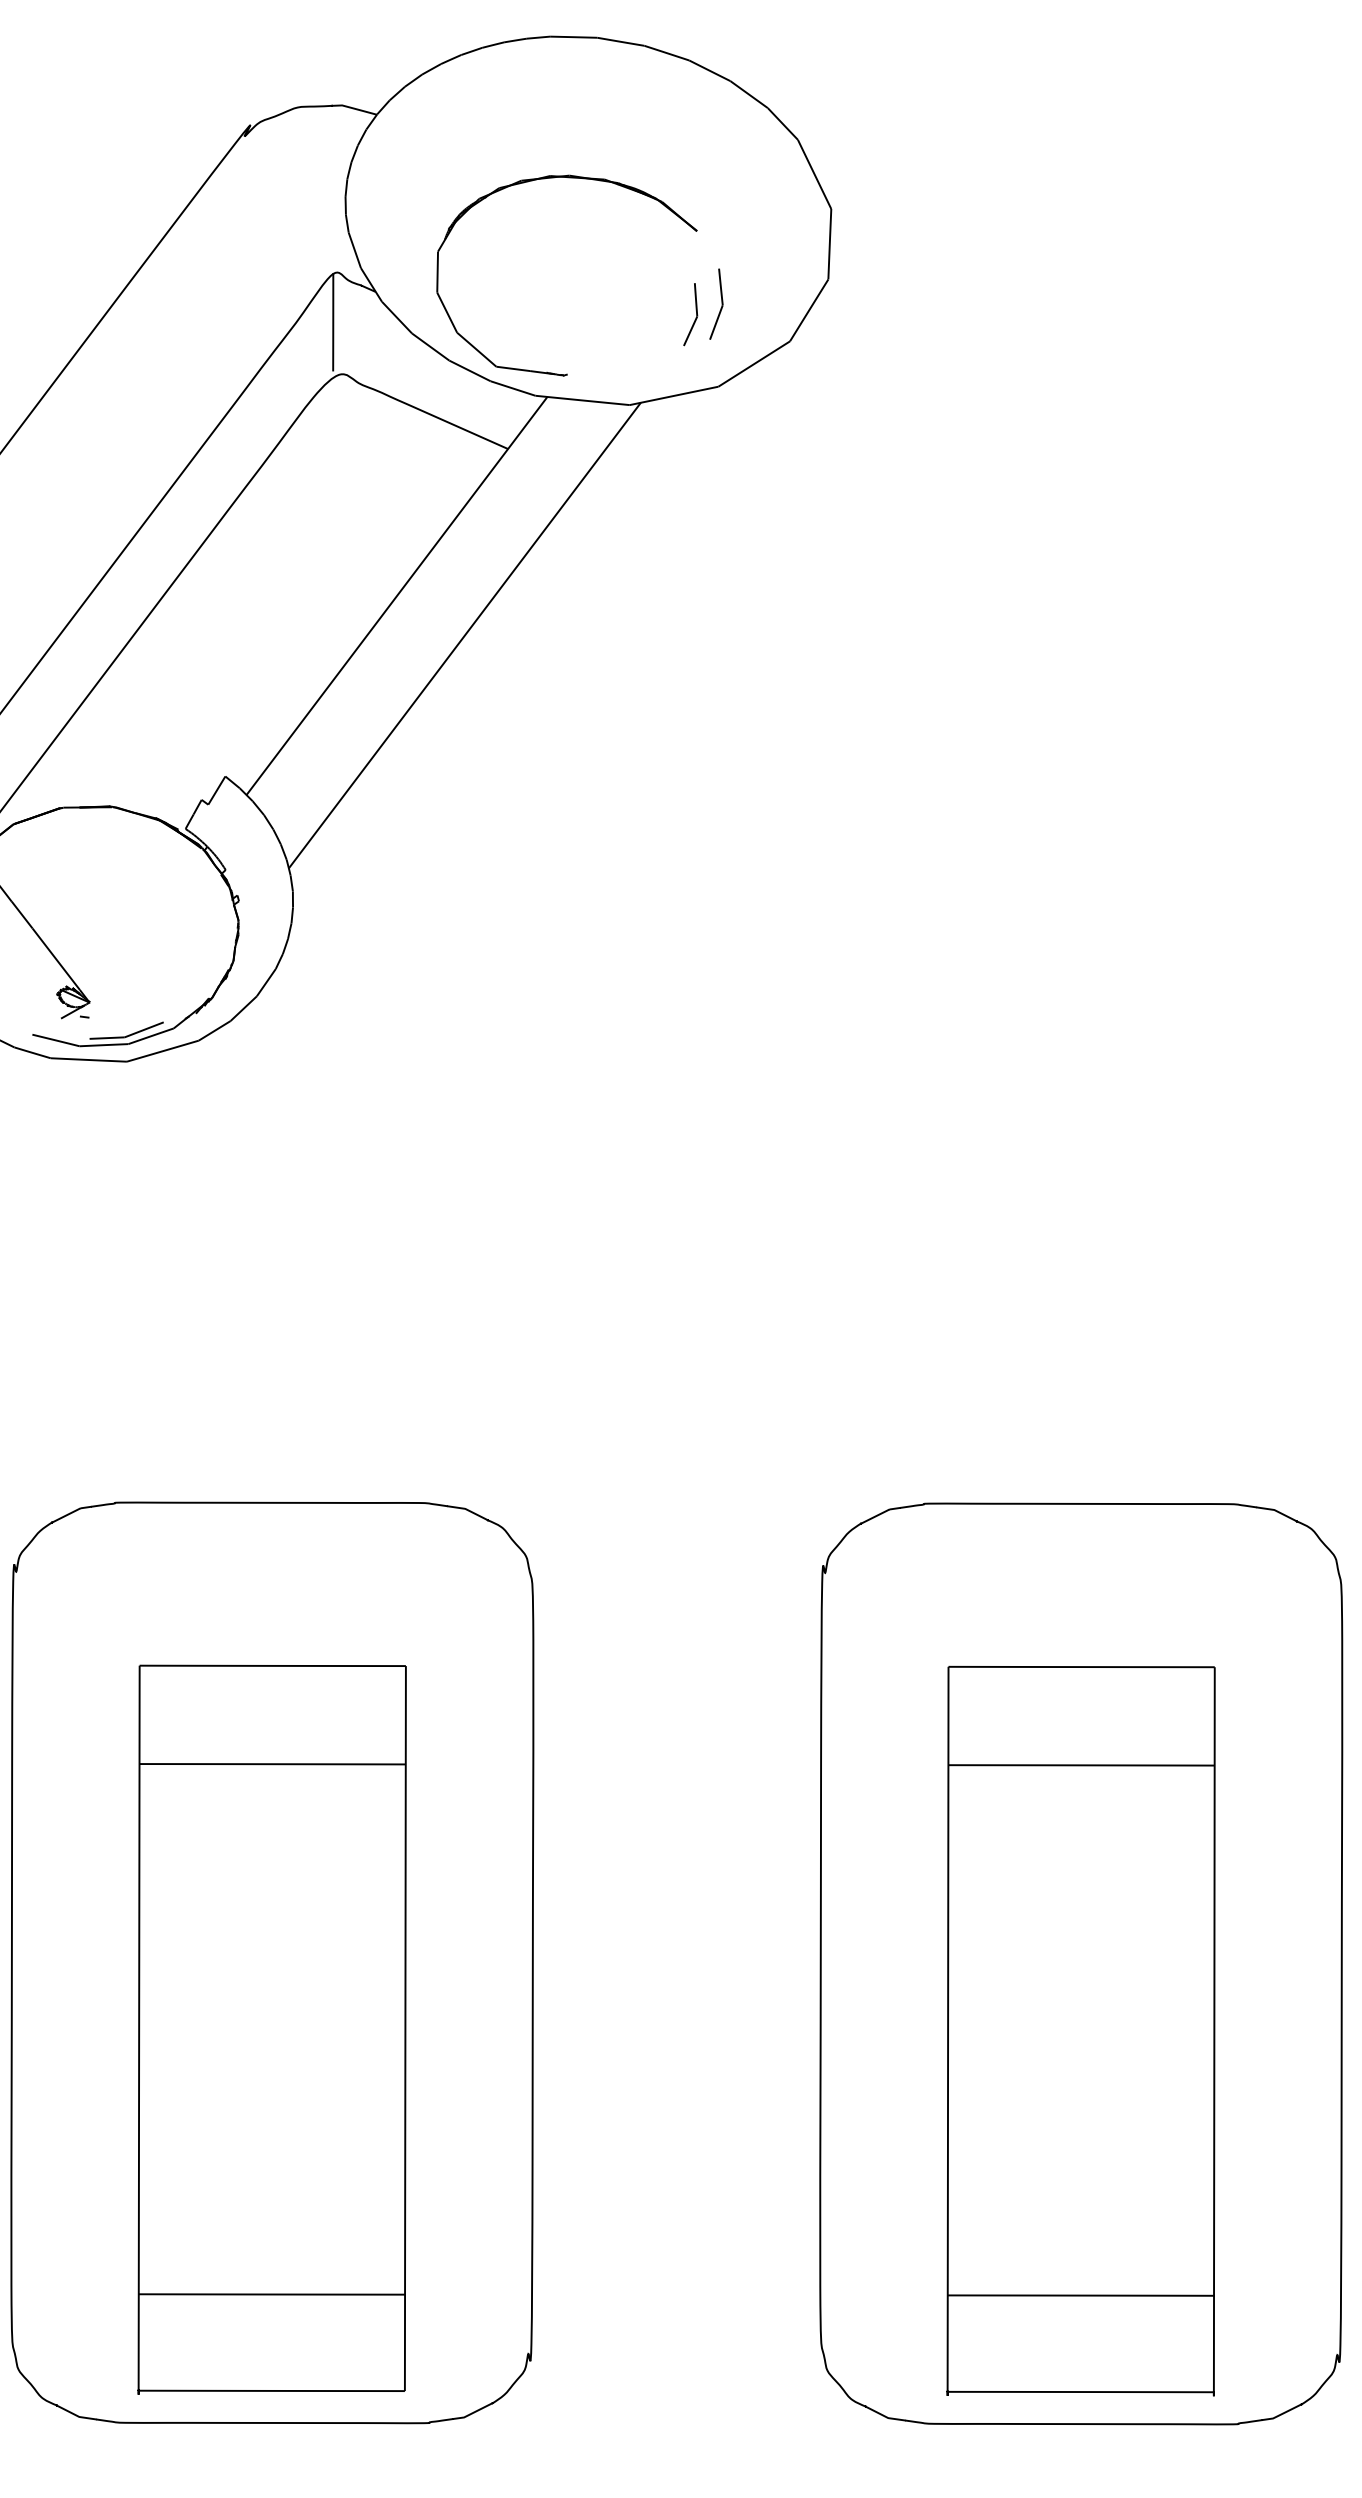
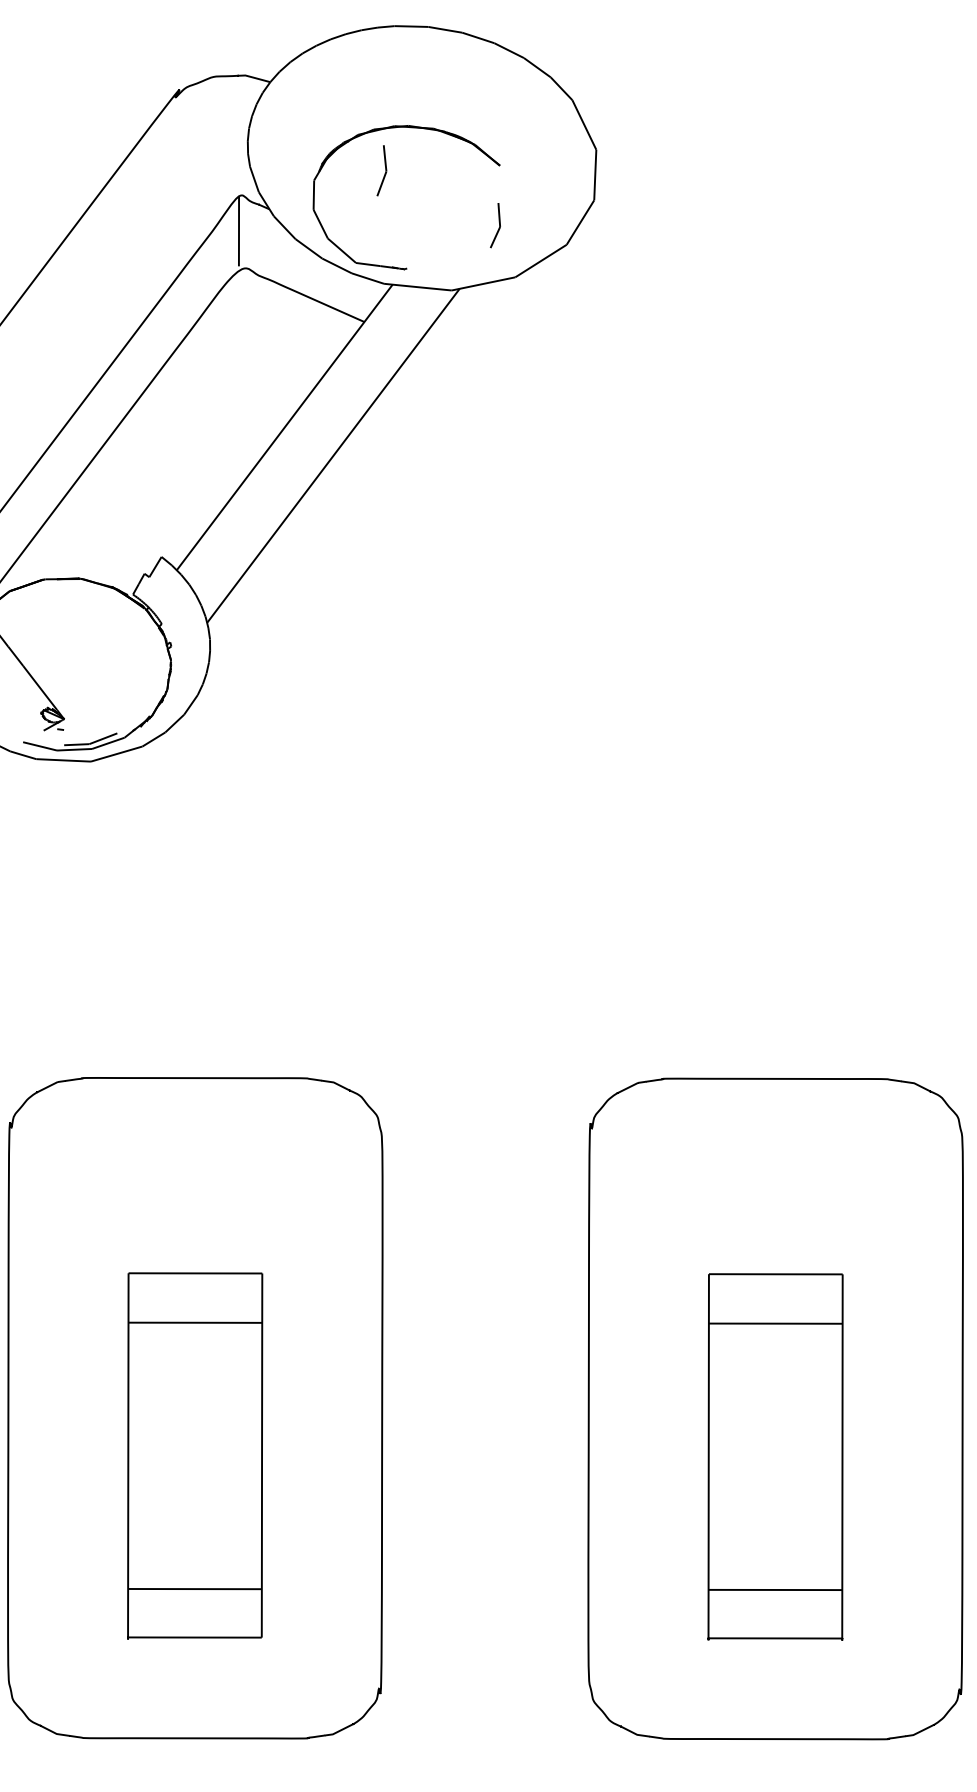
part: (716, 303) -> (381, 170), moved
part: (271, 2029) -> (194, 1456), size x0.7
part: (1080, 2030) -> (775, 1456), size x0.7

